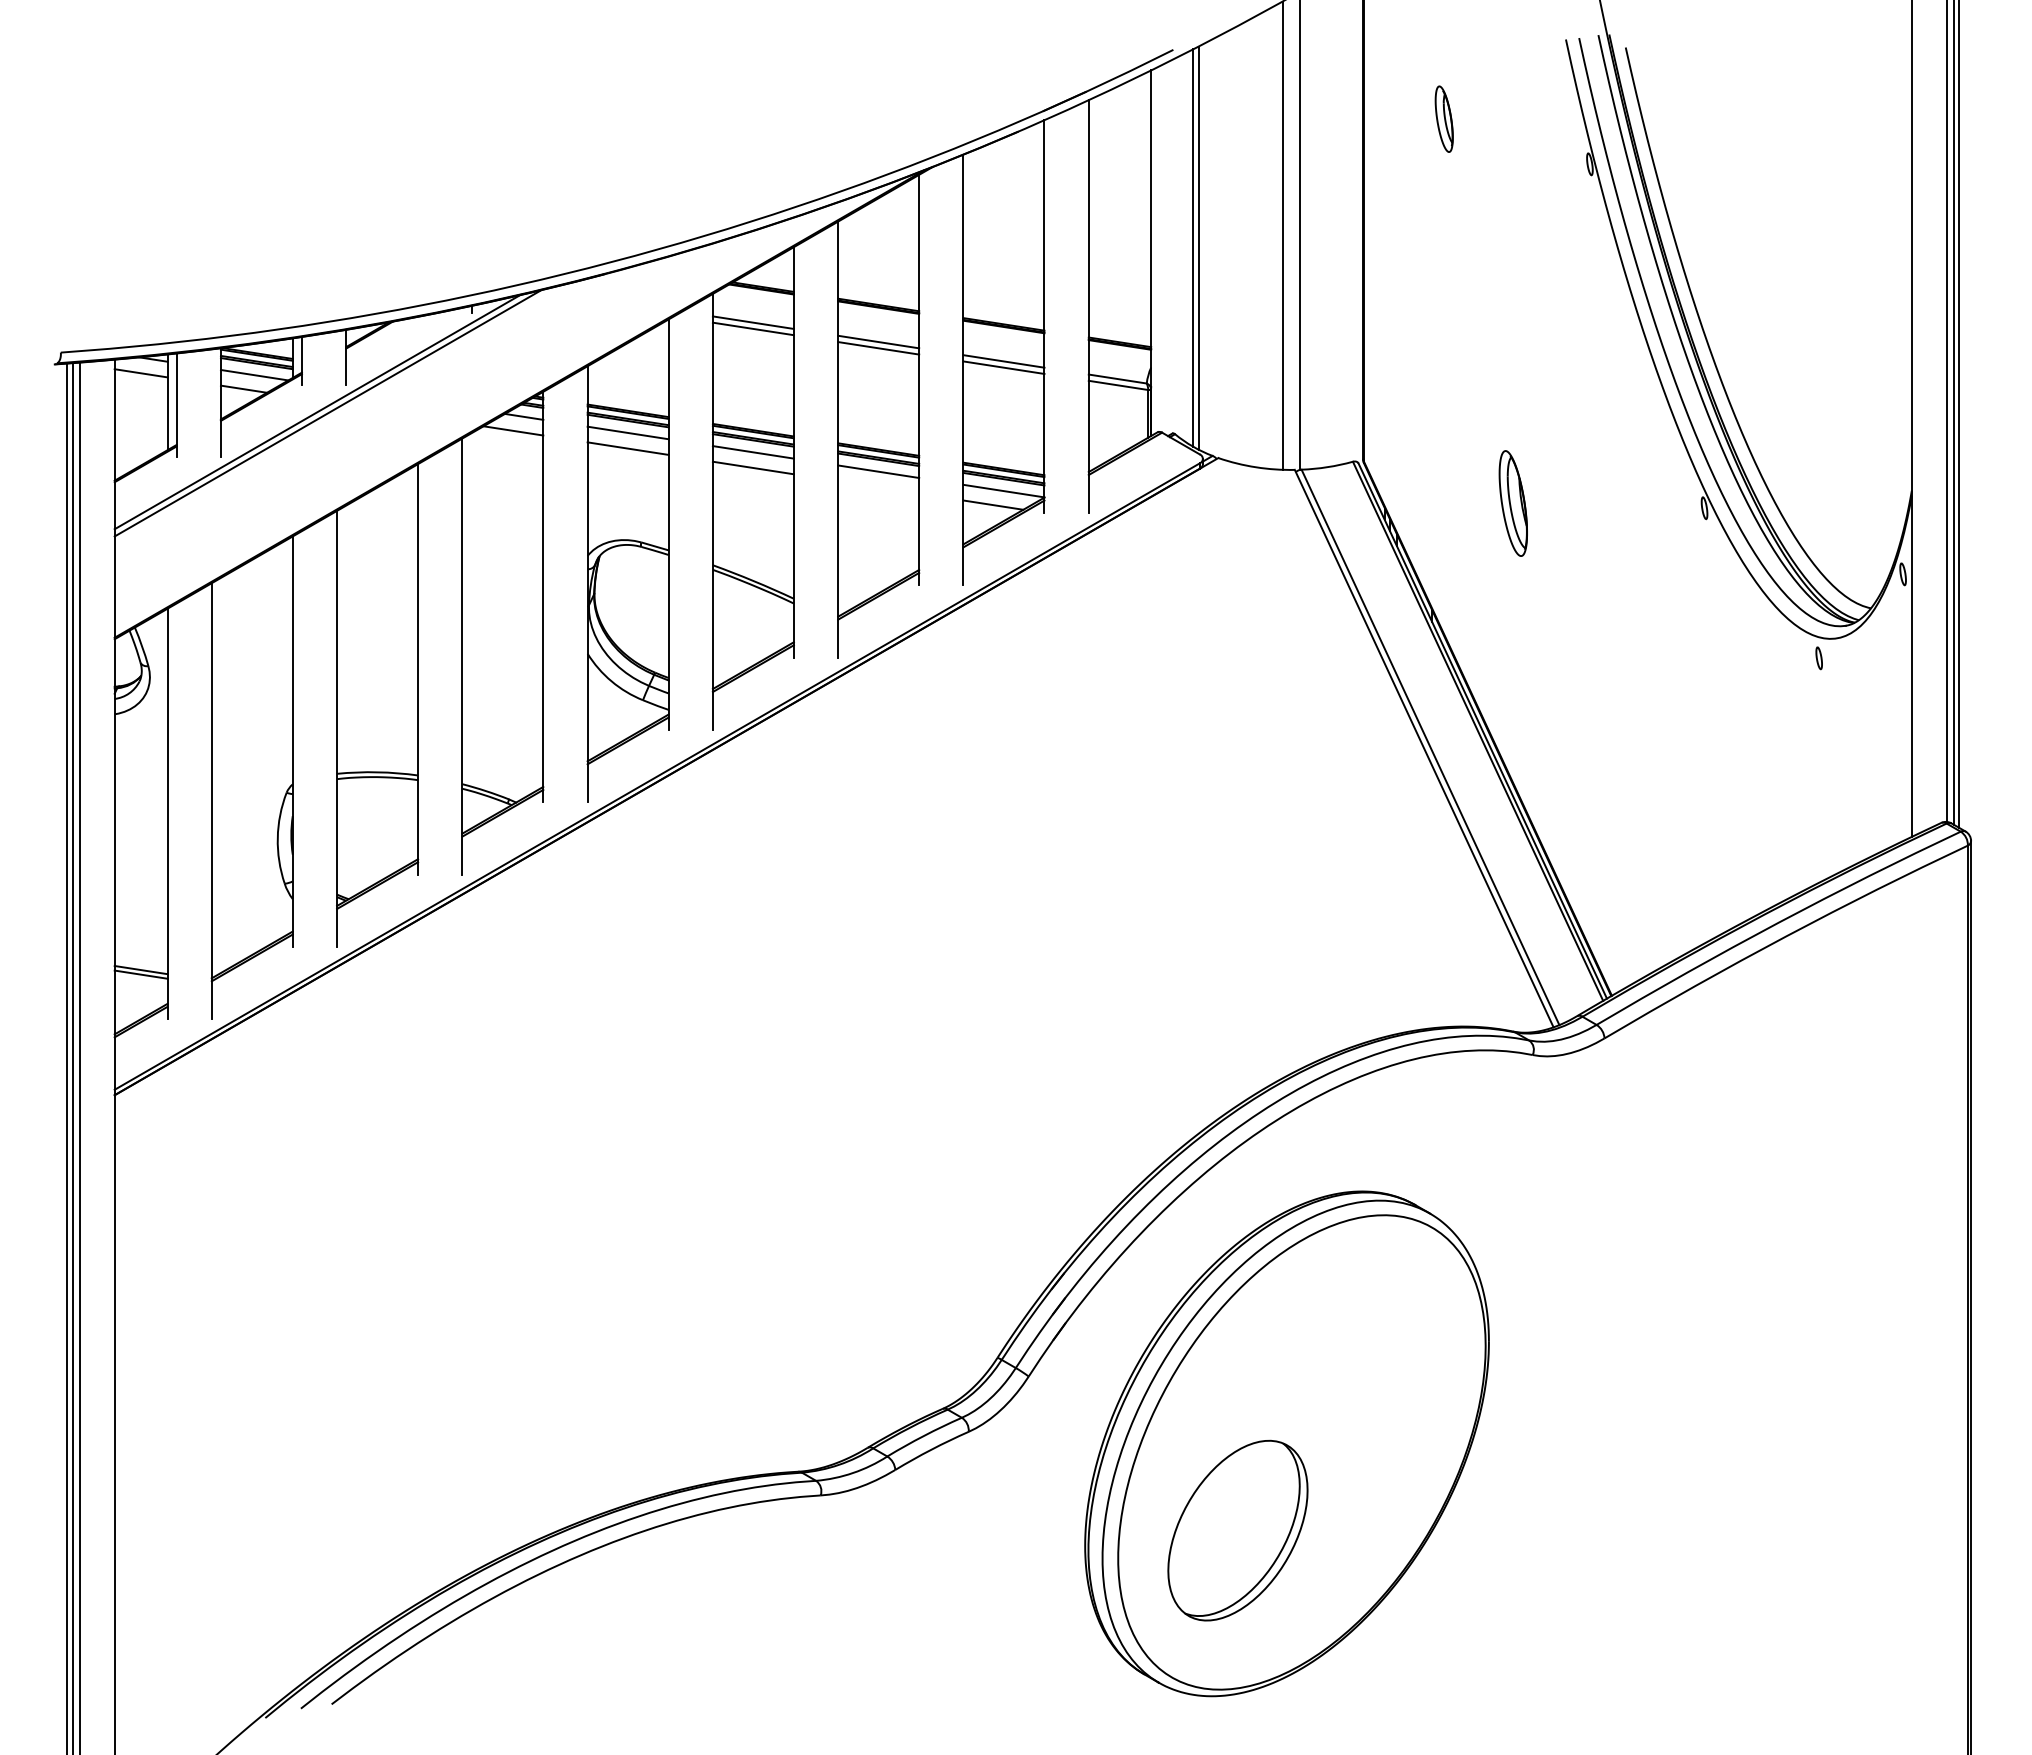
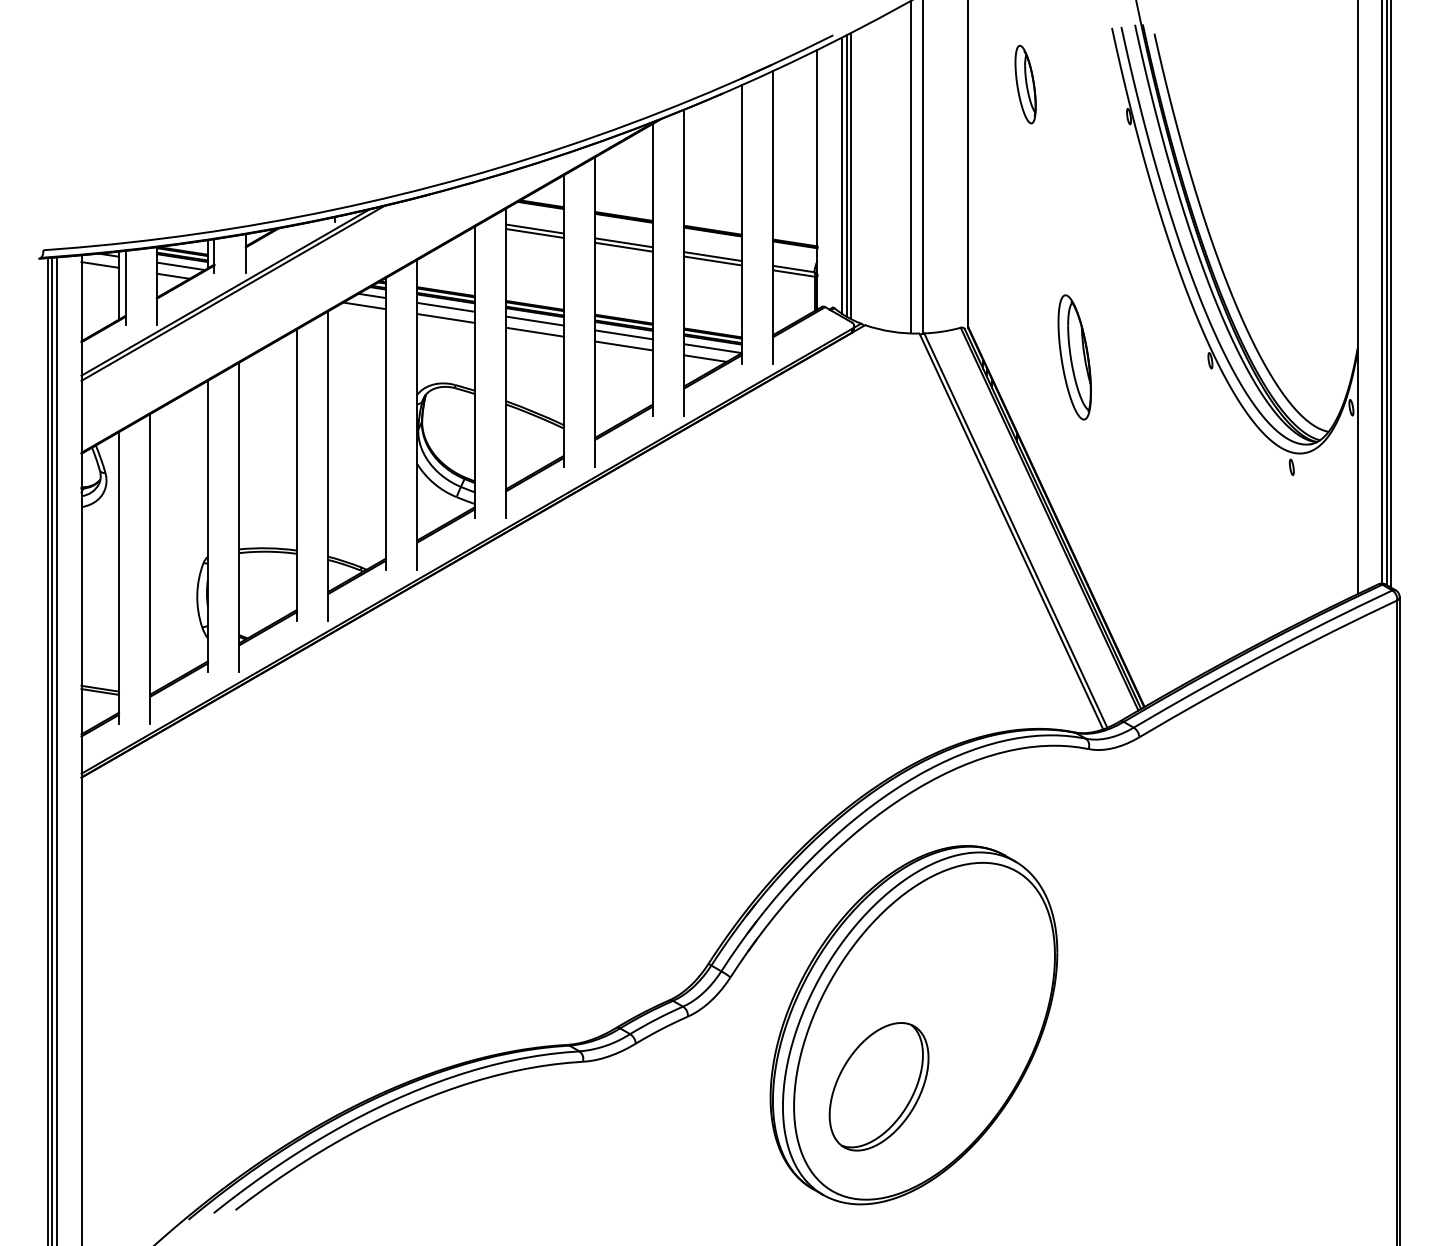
part: (1444, 119) -> (1025, 84), size x1.67
line: (1186, 247) -> (842, 175), added
line: (877, 486) -> (623, 345), added
part: (1513, 503) -> (1074, 357), size x1.67

